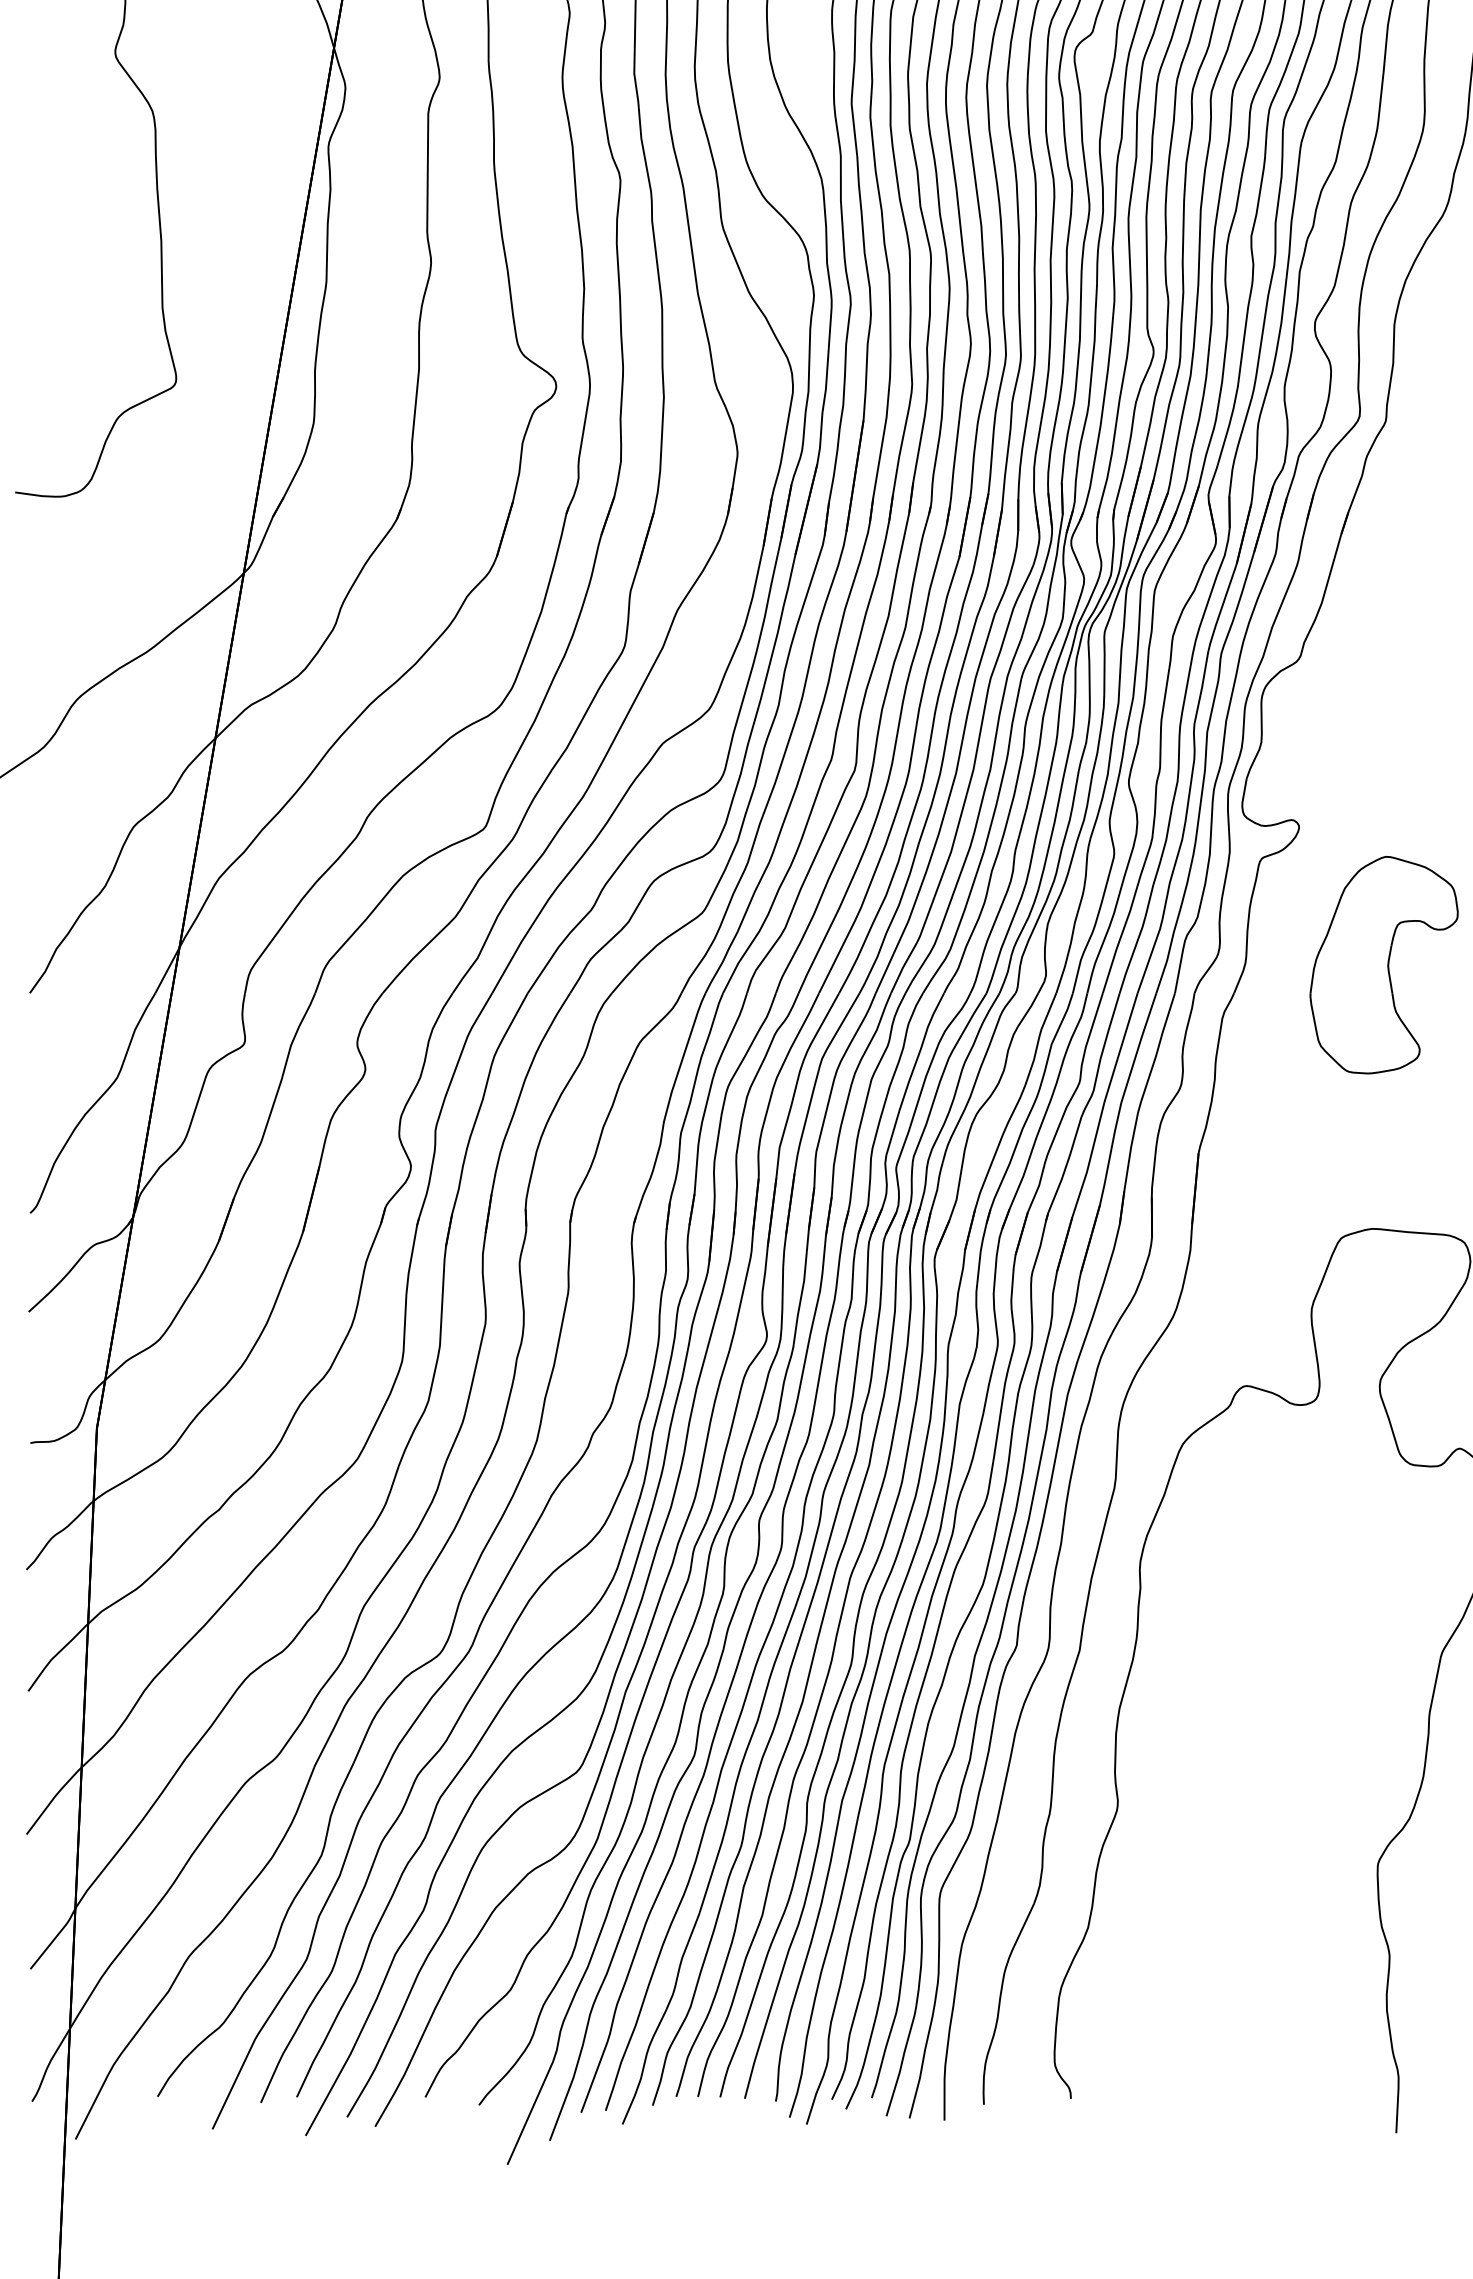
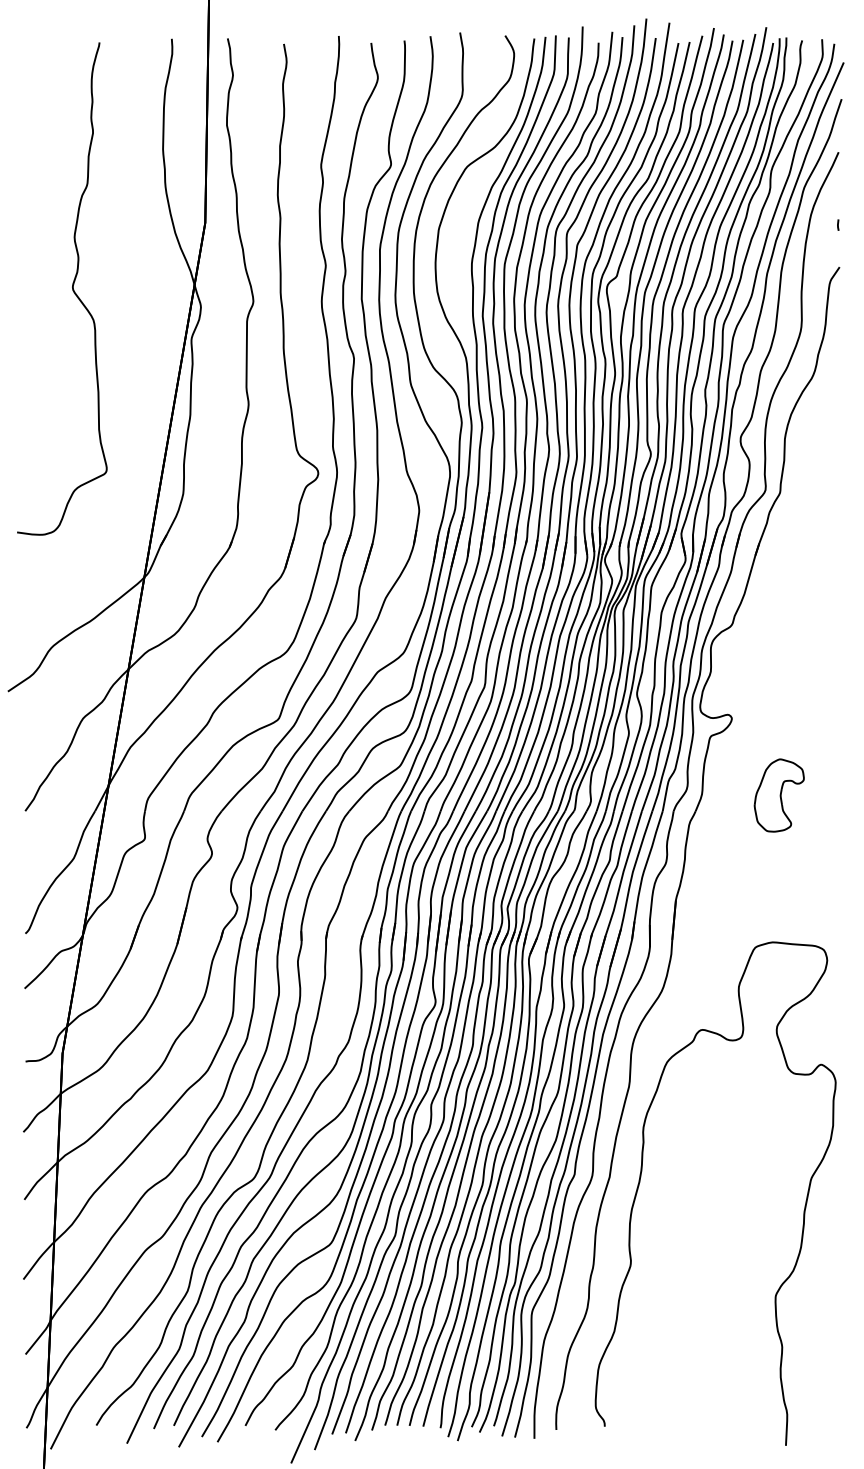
part: (1384, 965) -> (779, 795), size x0.6

